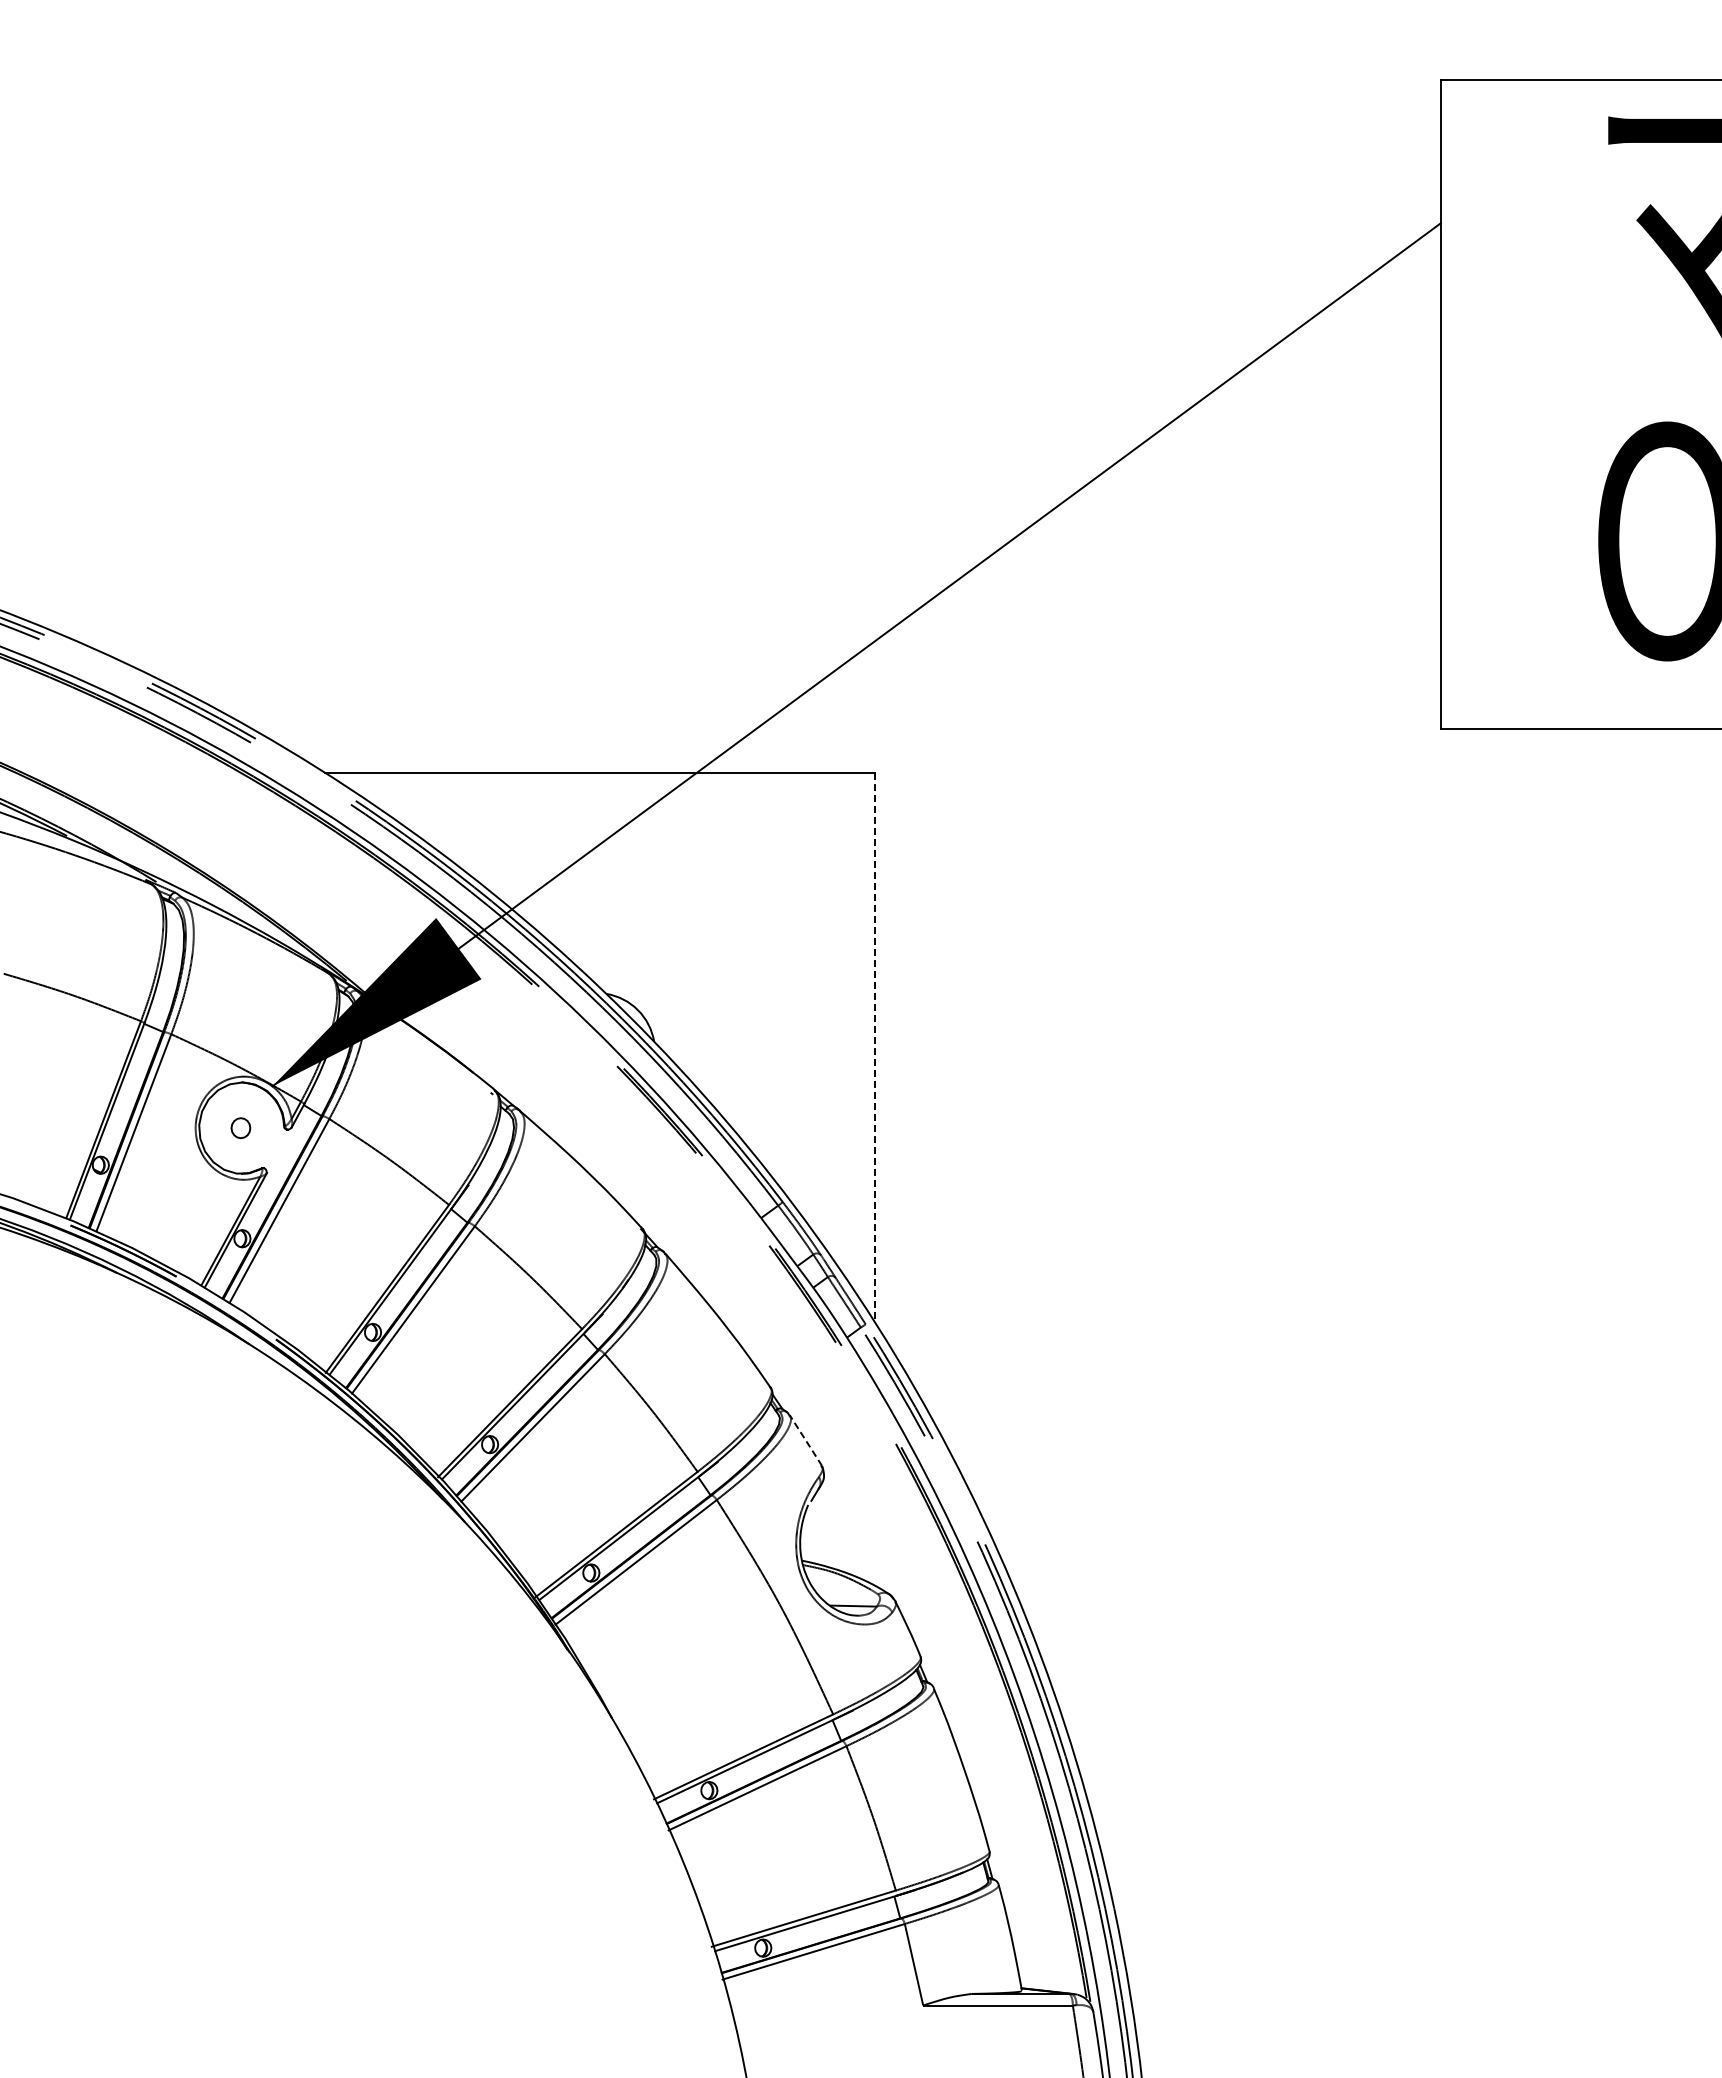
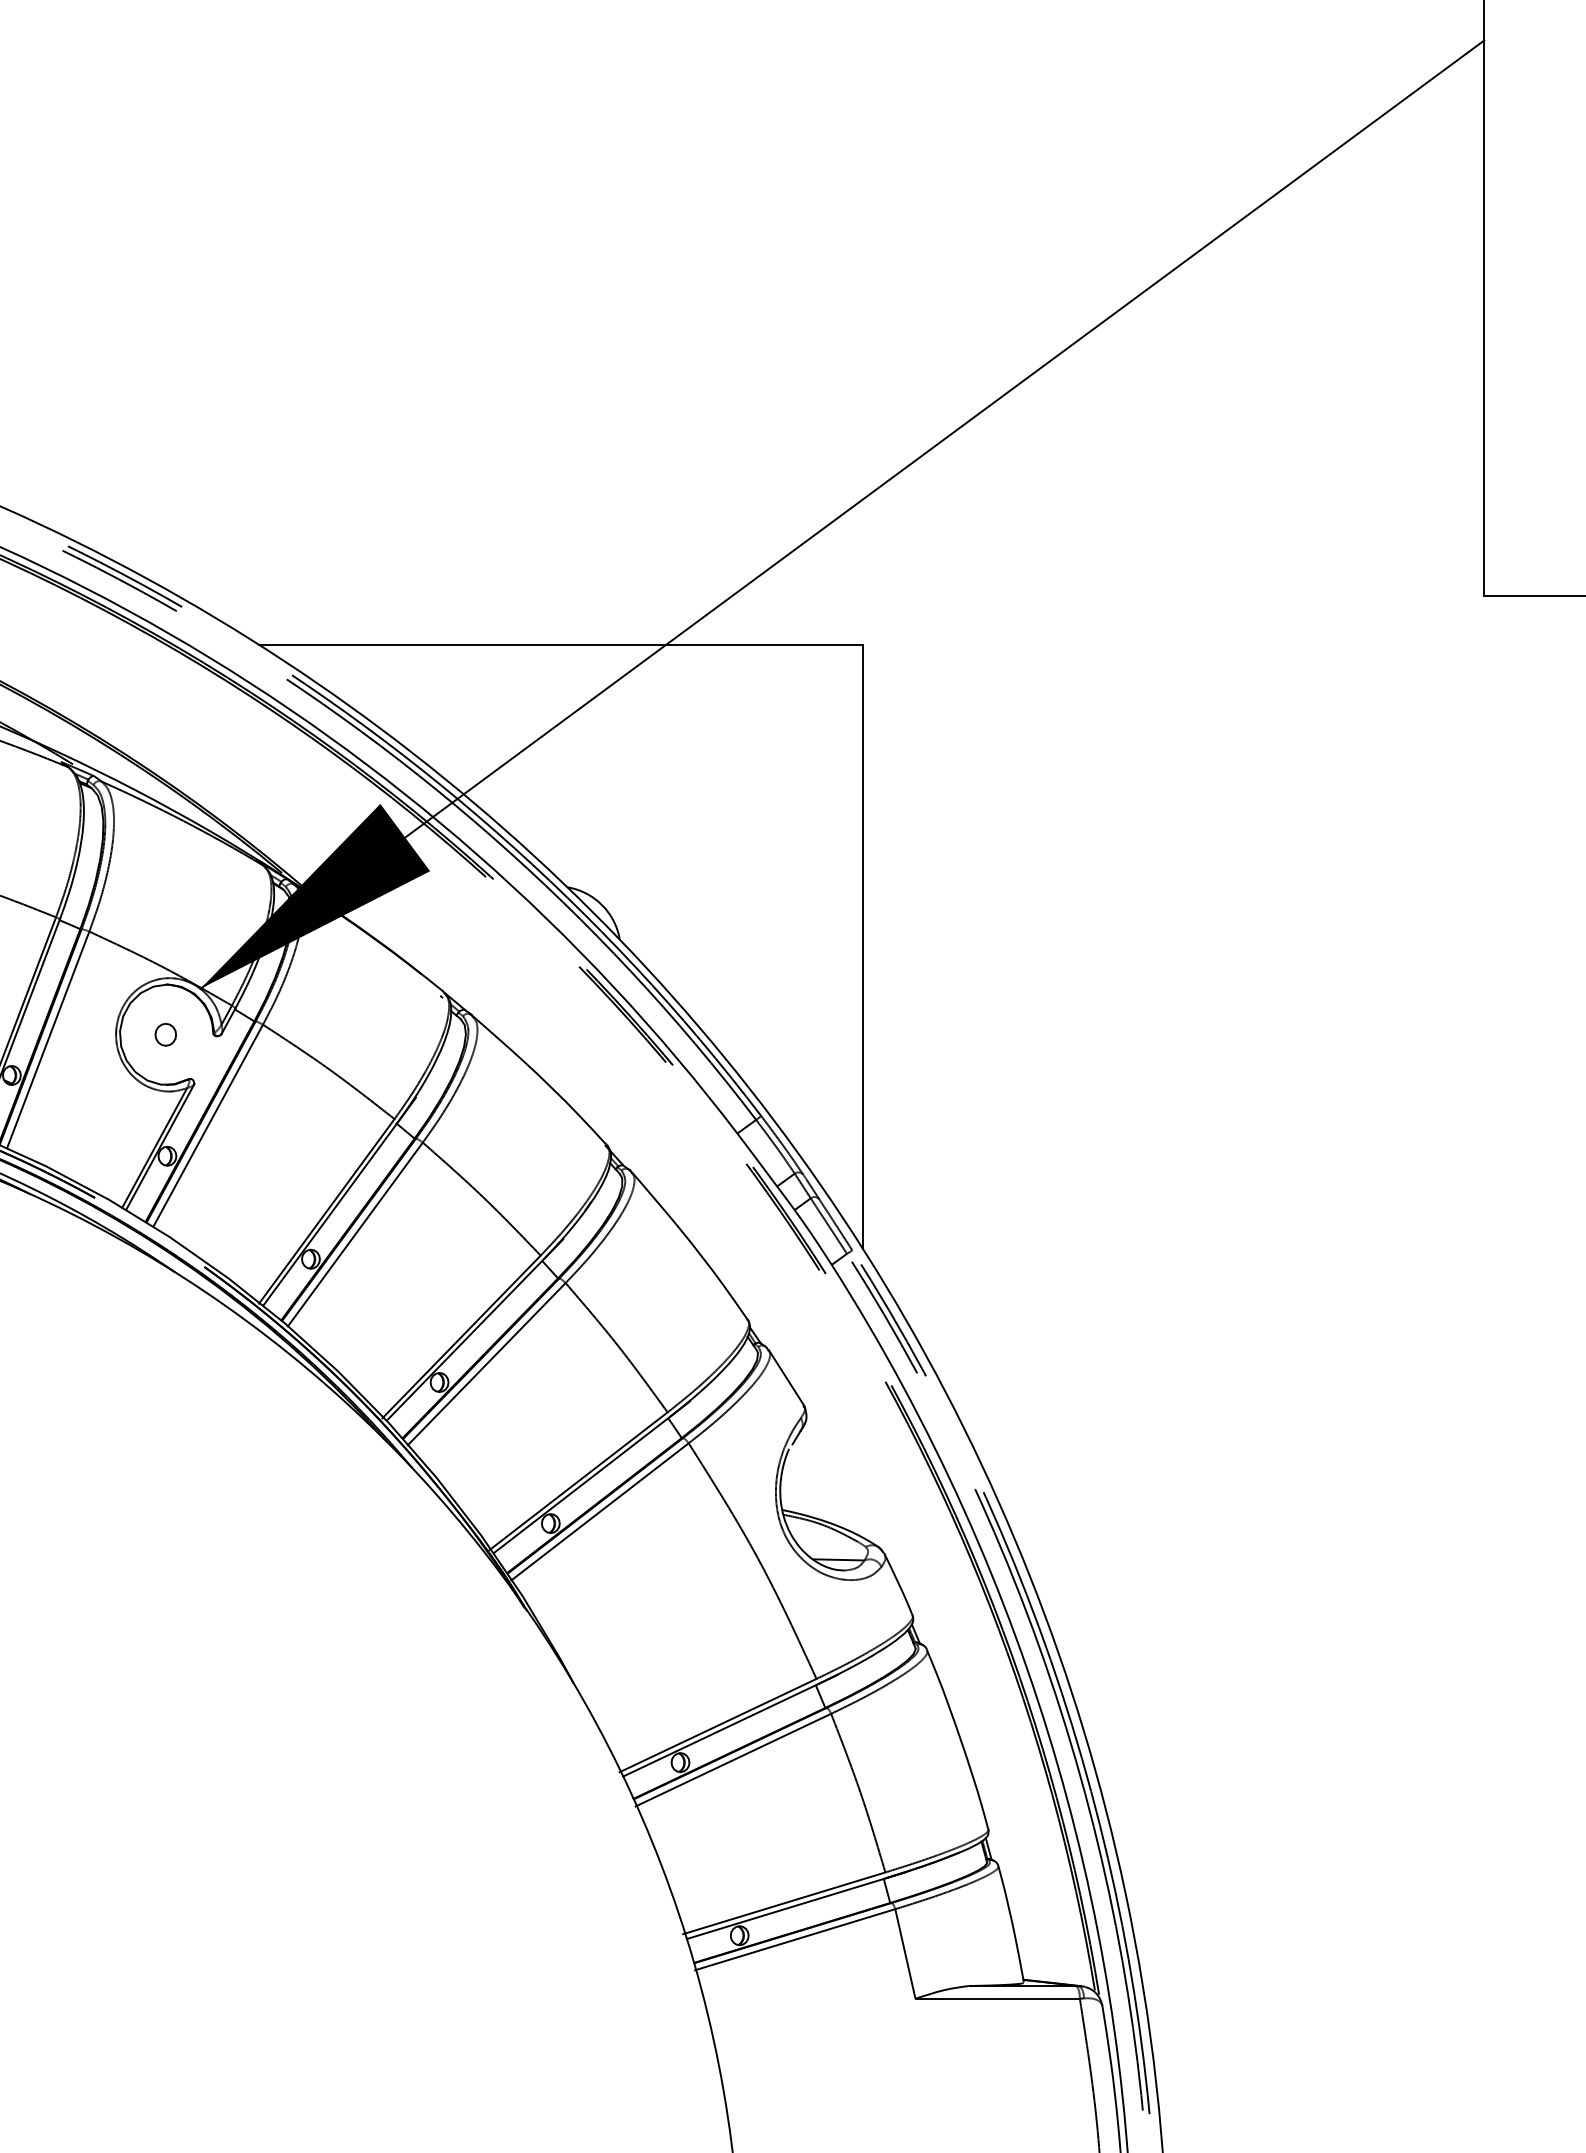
line: (875, 1047) -> (863, 946), dashed -> solid
line: (805, 1440) -> (786, 1377), dashed -> solid

